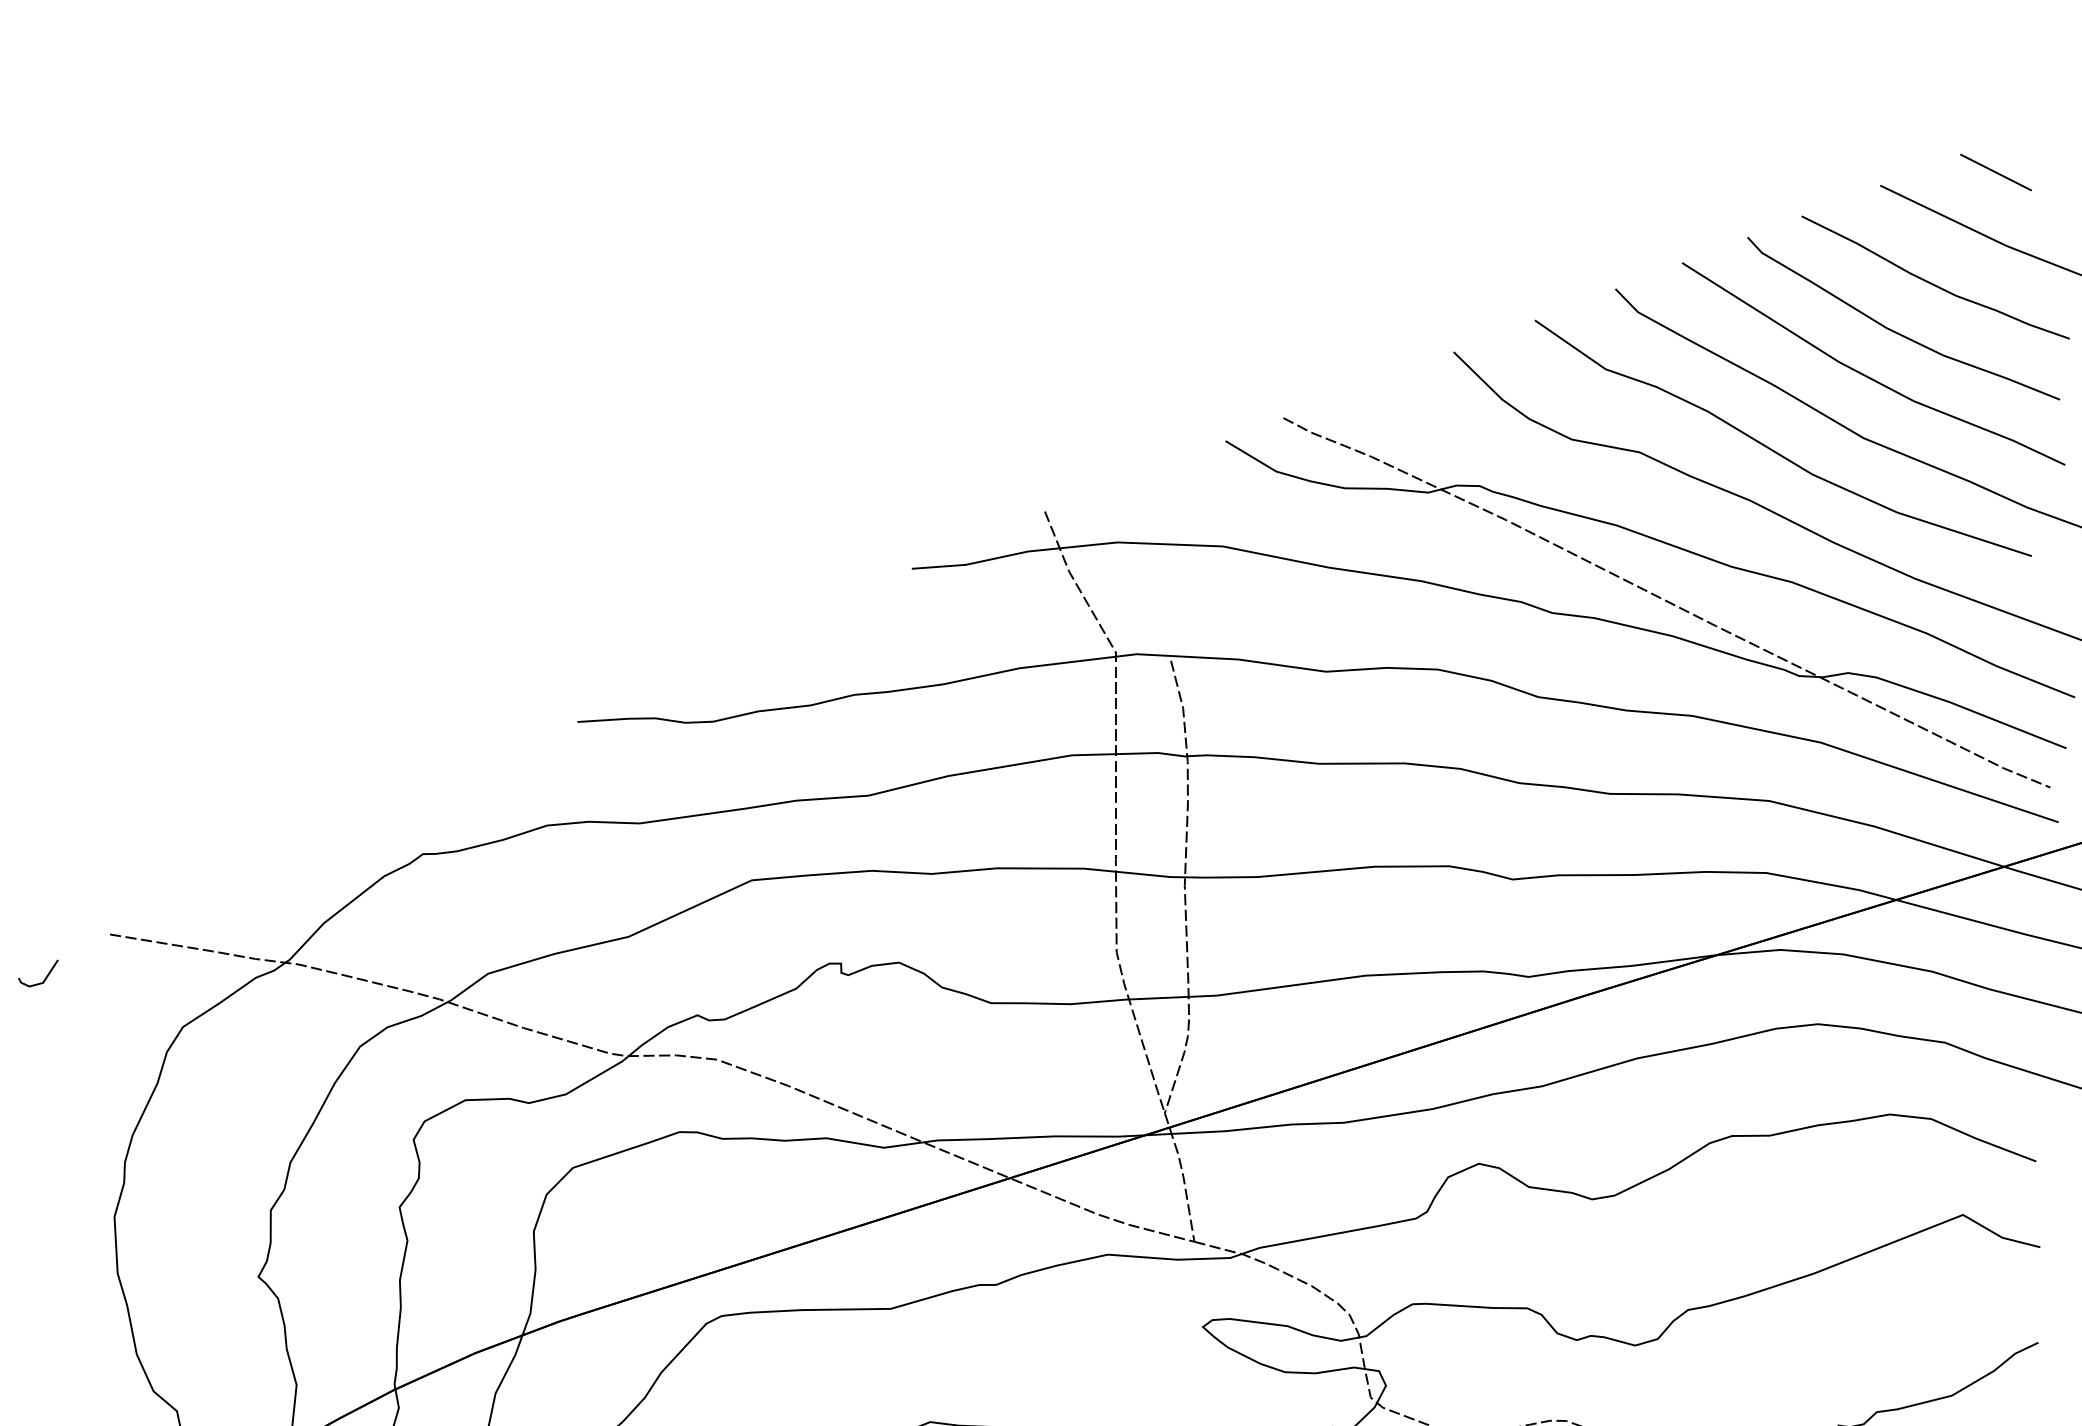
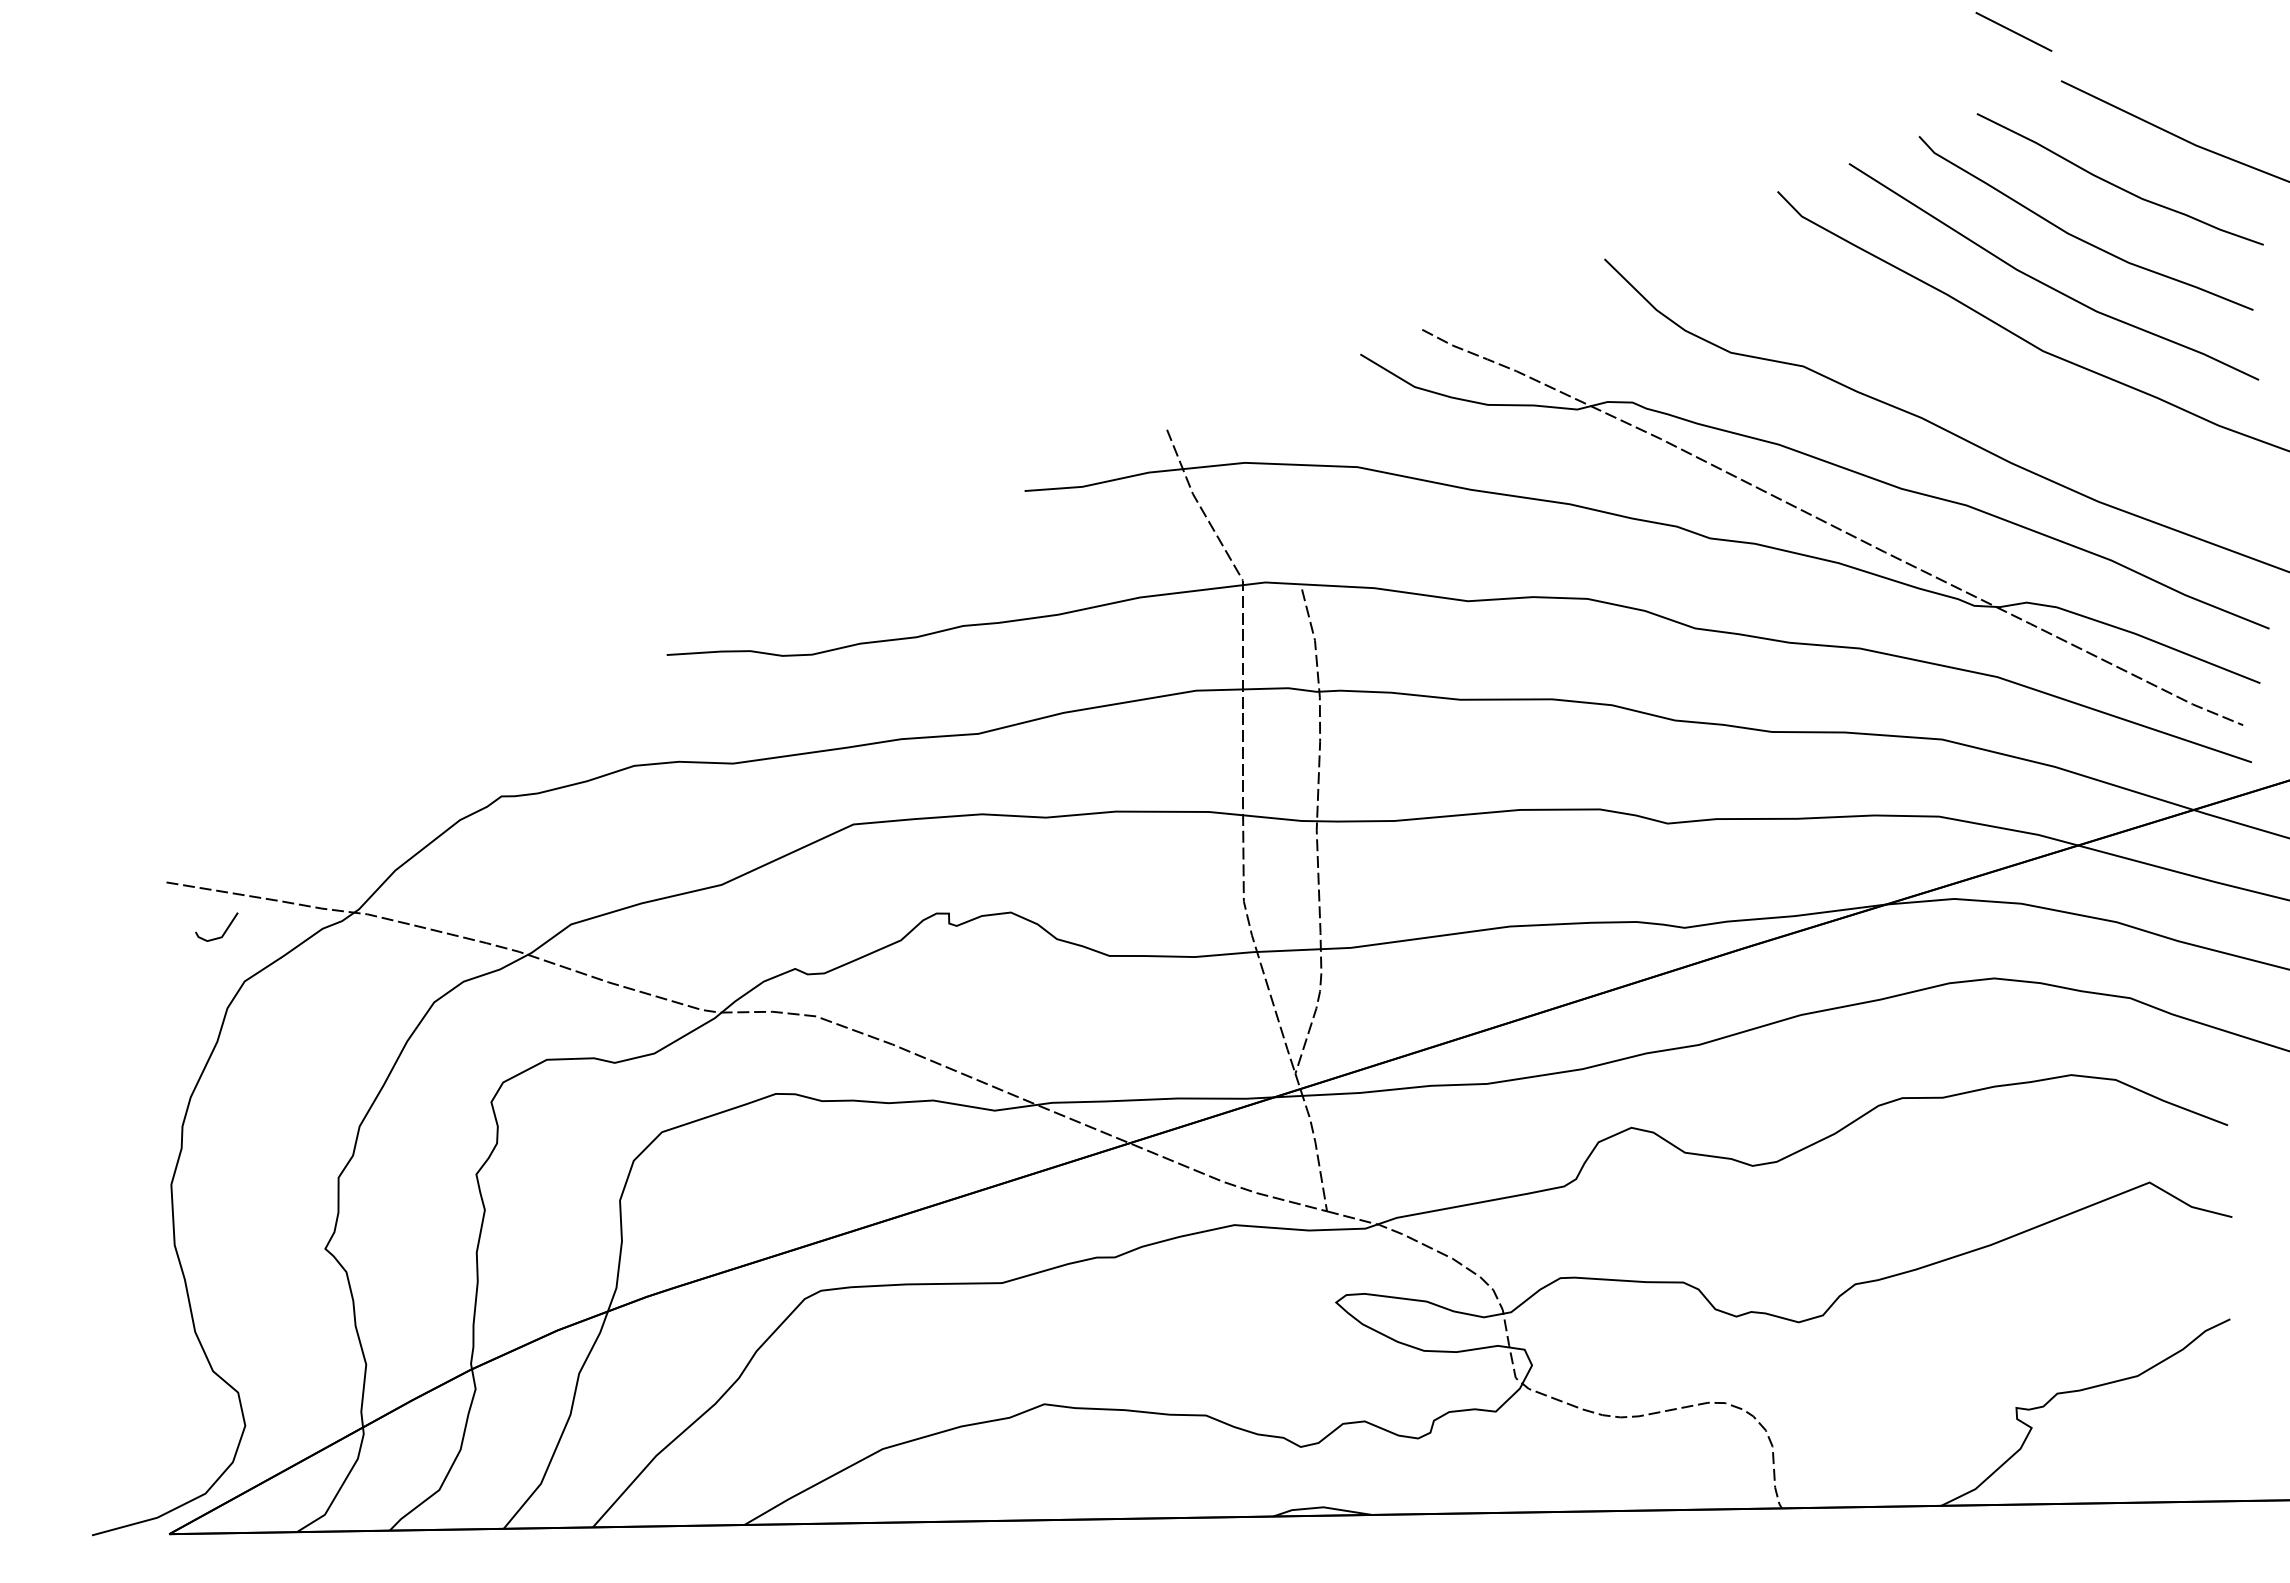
line: (1995, 172) -> (2013, 31), moved
curve: (1776, 451) -> (1949, 365), removed
line: (44, 978) -> (223, 932), moved

